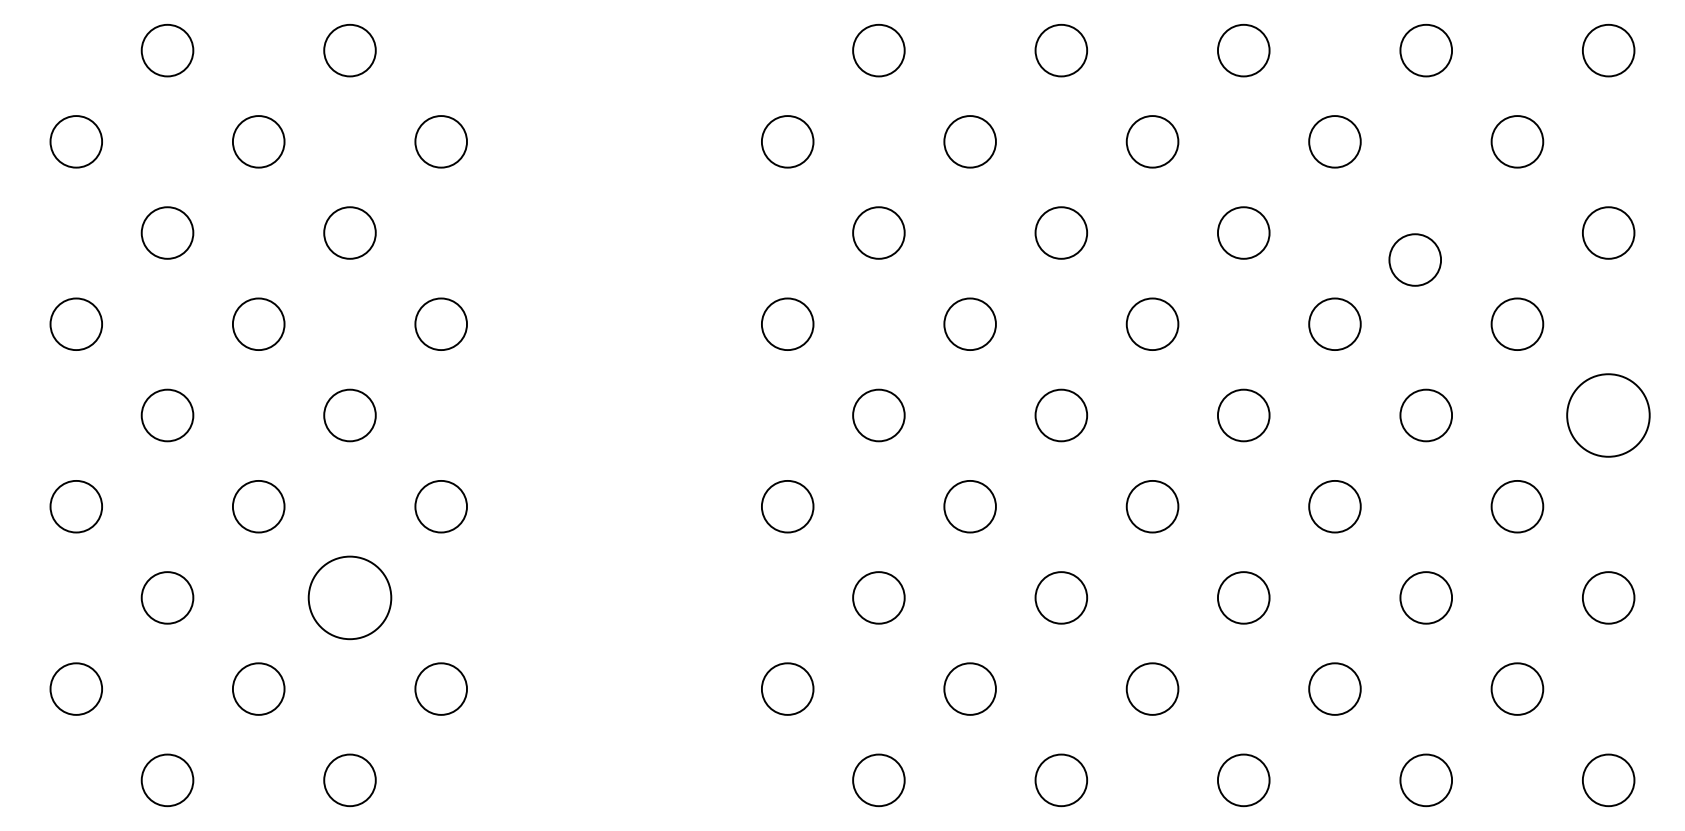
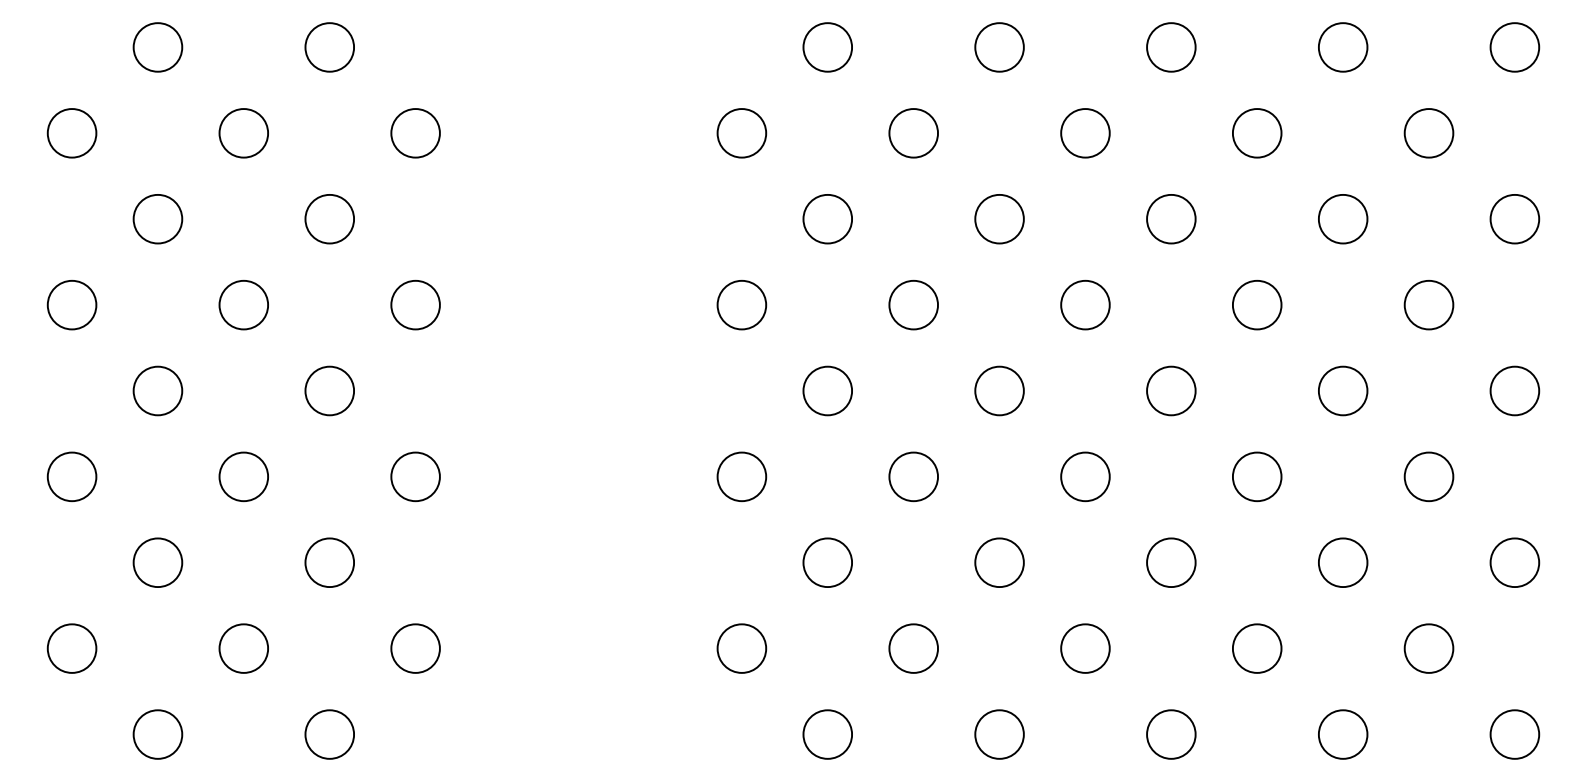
circle: (1414, 259) -> (1342, 218), moved
circle: (1608, 415) -> (1514, 391), size x0.62
circle: (349, 597) -> (329, 562), size x0.62

